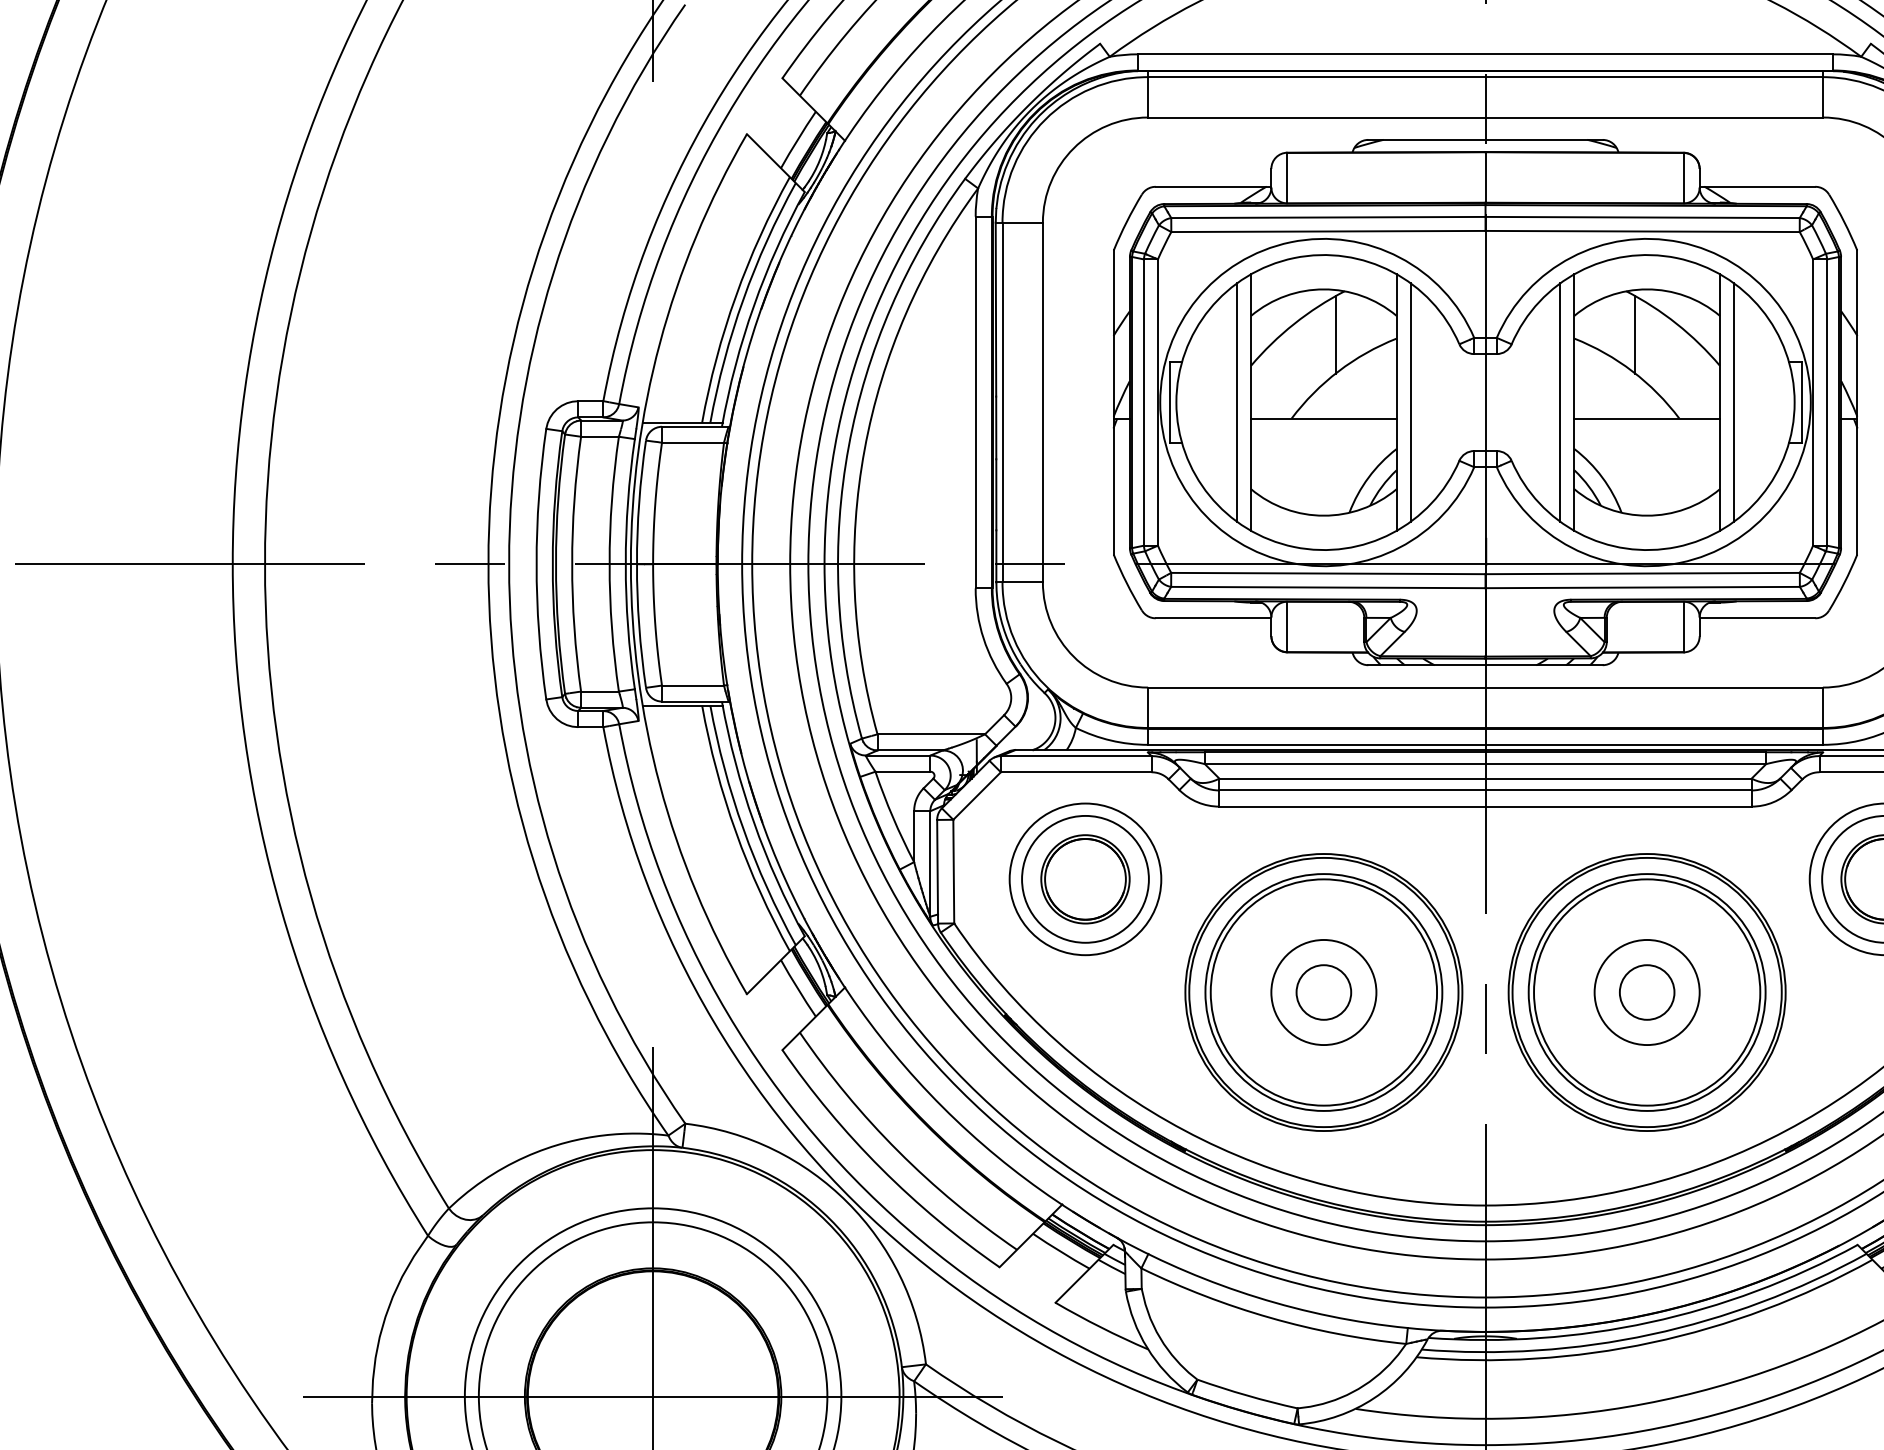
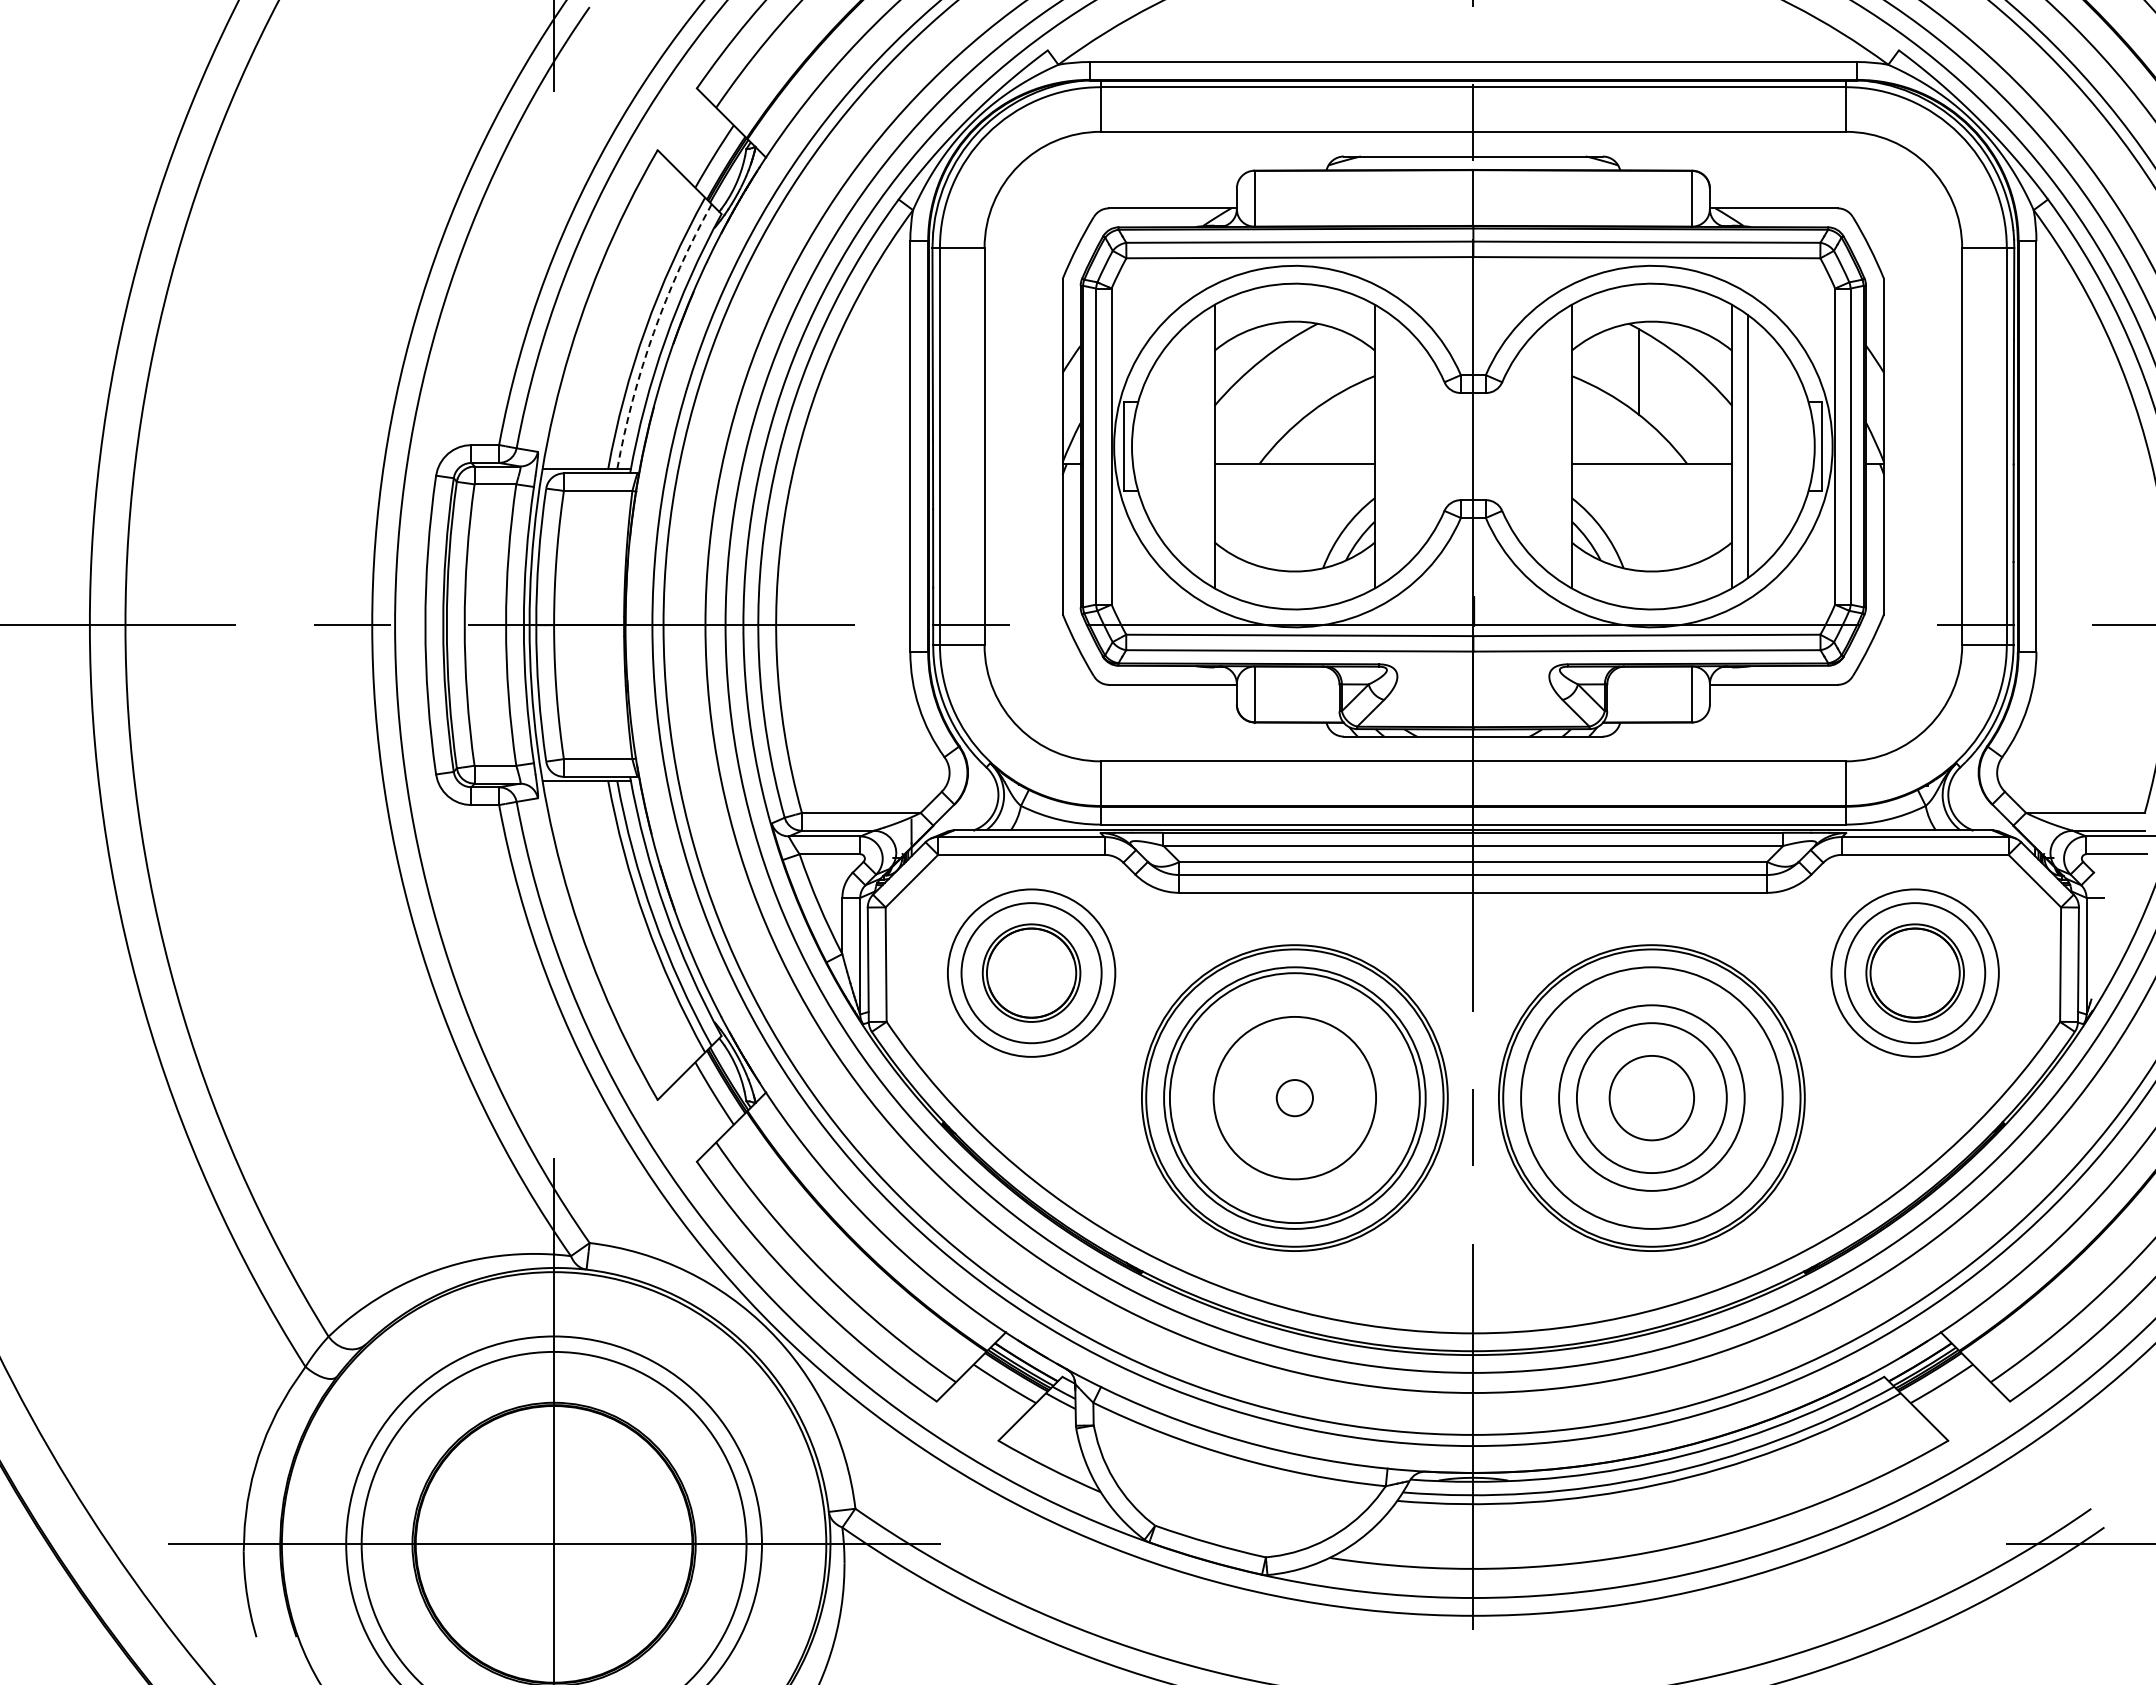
arc: (743, 299) -> (653, 332), solid -> dashed
line: (1335, 334) -> (1307, 371), removed
line: (1237, 402) -> (1199, 446), removed
line: (1410, 402) -> (1390, 446), removed
line: (1560, 402) -> (1556, 446), removed
circle: (1323, 991) -> (1294, 1097), size x0.6
circle: (1646, 991) -> (1651, 1097), size x1.4
circle: (1323, 992) -> (1294, 1098), size x1.4
circle: (1646, 992) -> (1651, 1098), size x0.6
circle: (1646, 992) -> (1651, 1098), size x1.6

